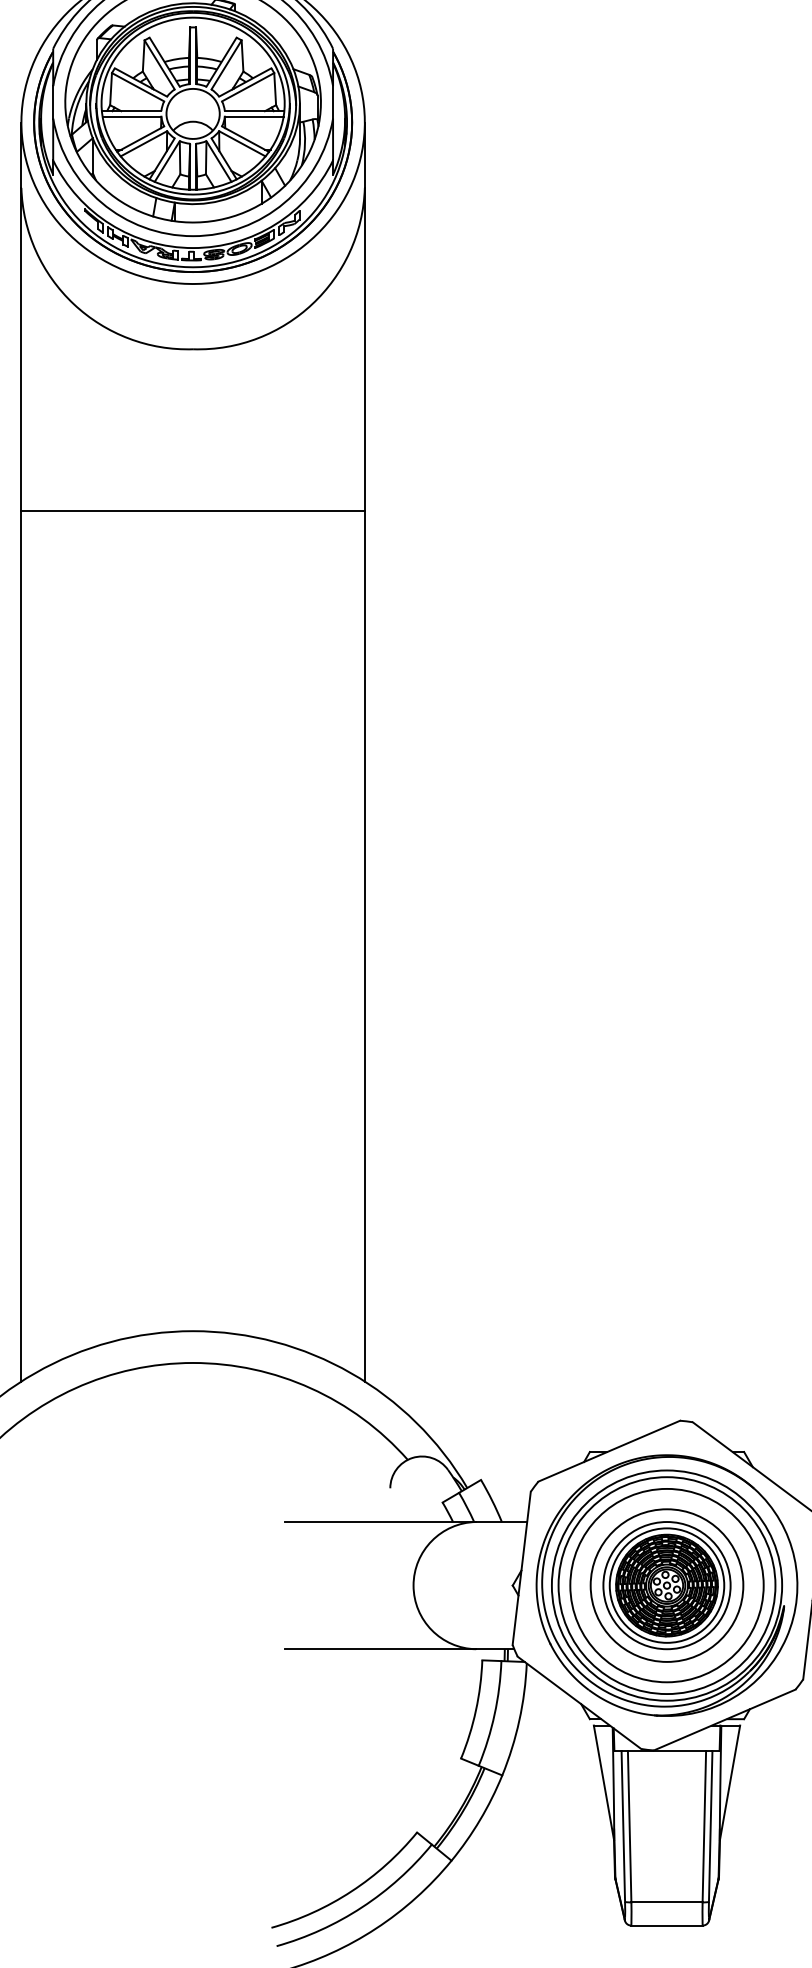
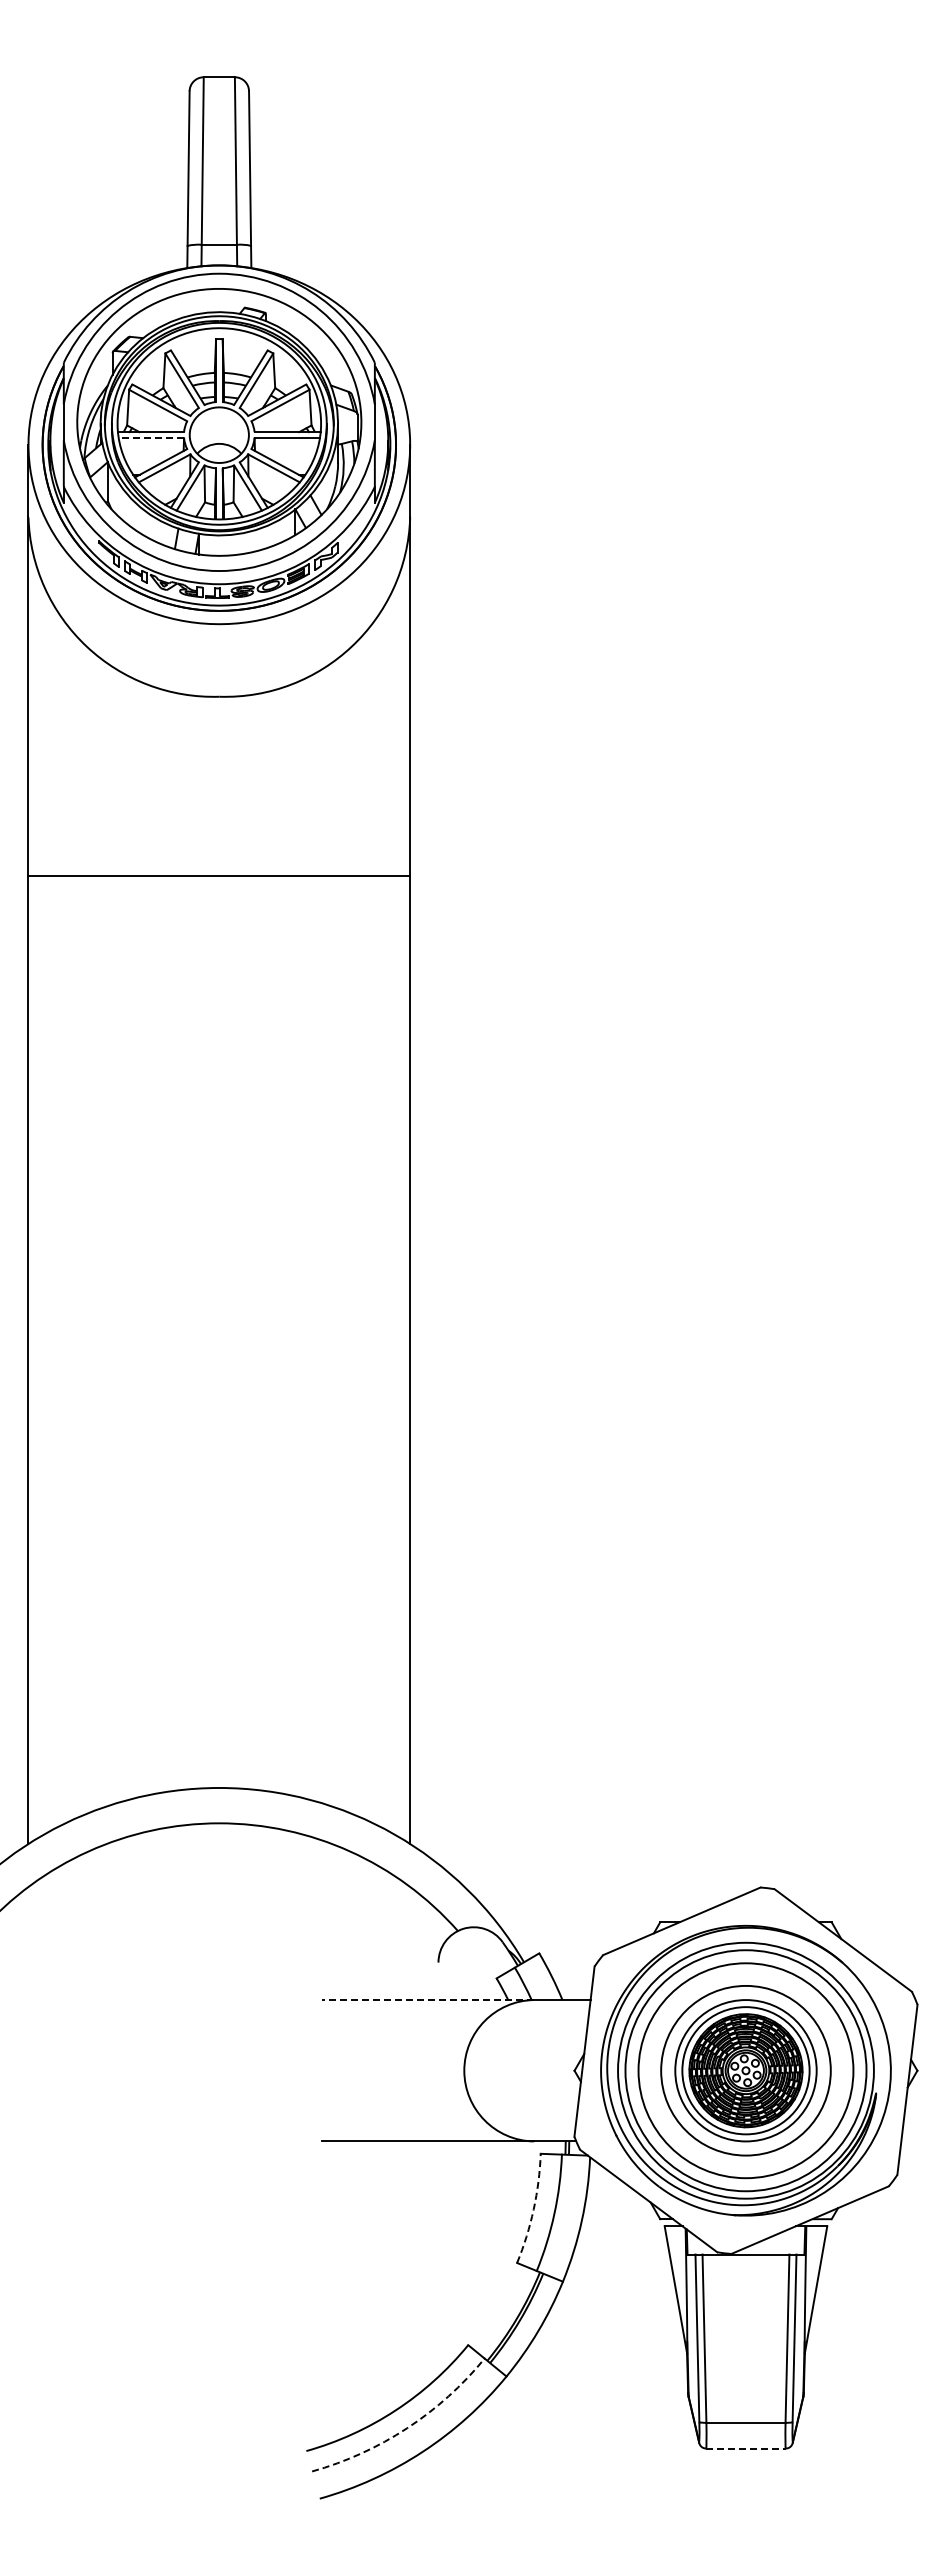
line: (132, 116) -> (151, 438), solid -> dashed
line: (380, 1522) -> (427, 2000), solid -> dashed
arc: (475, 1710) -> (533, 2209), solid -> dashed
arc: (362, 1907) -> (407, 2428), solid -> dashed
line: (666, 1925) -> (745, 2448), solid -> dashed

